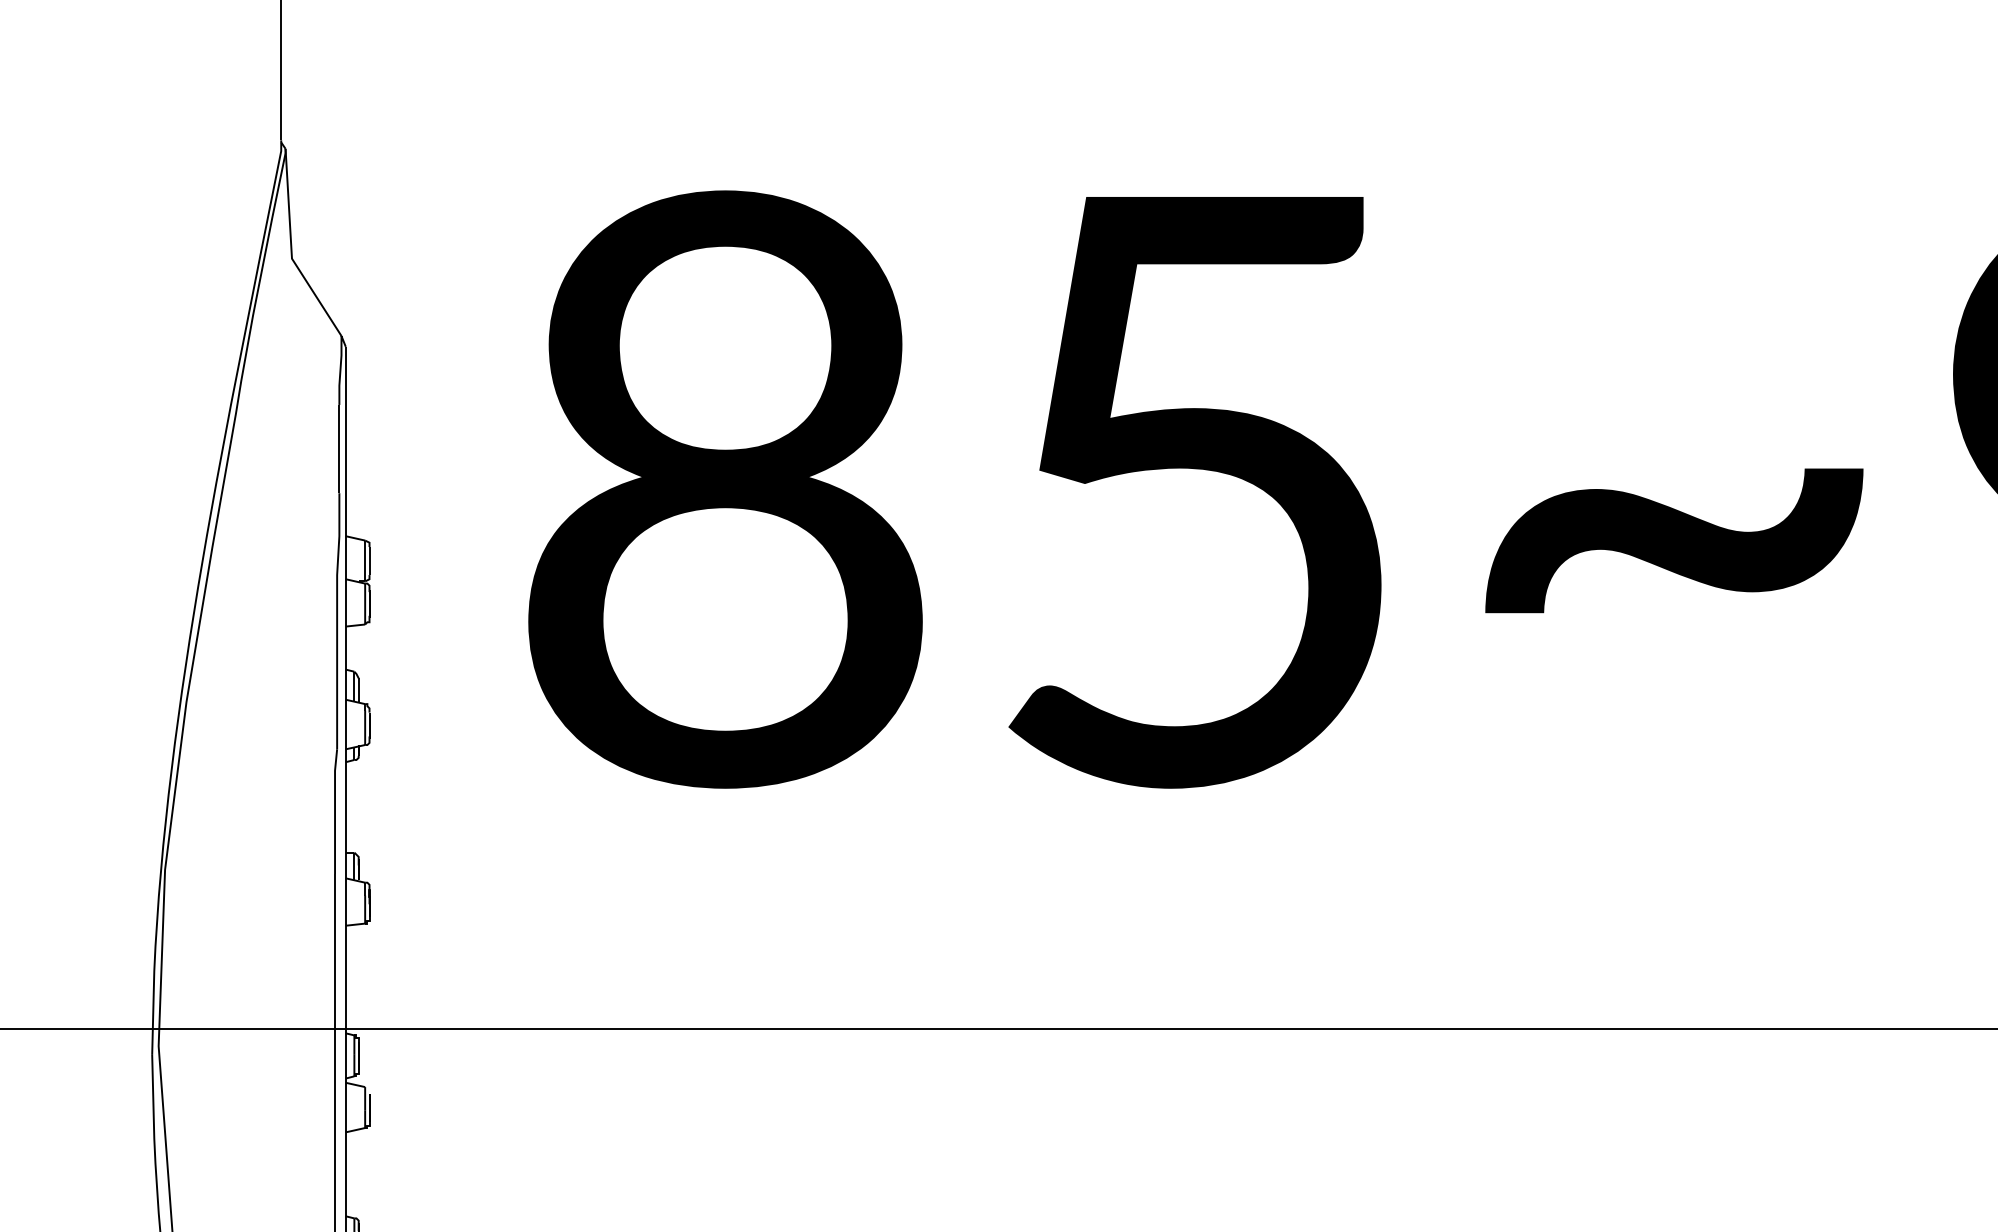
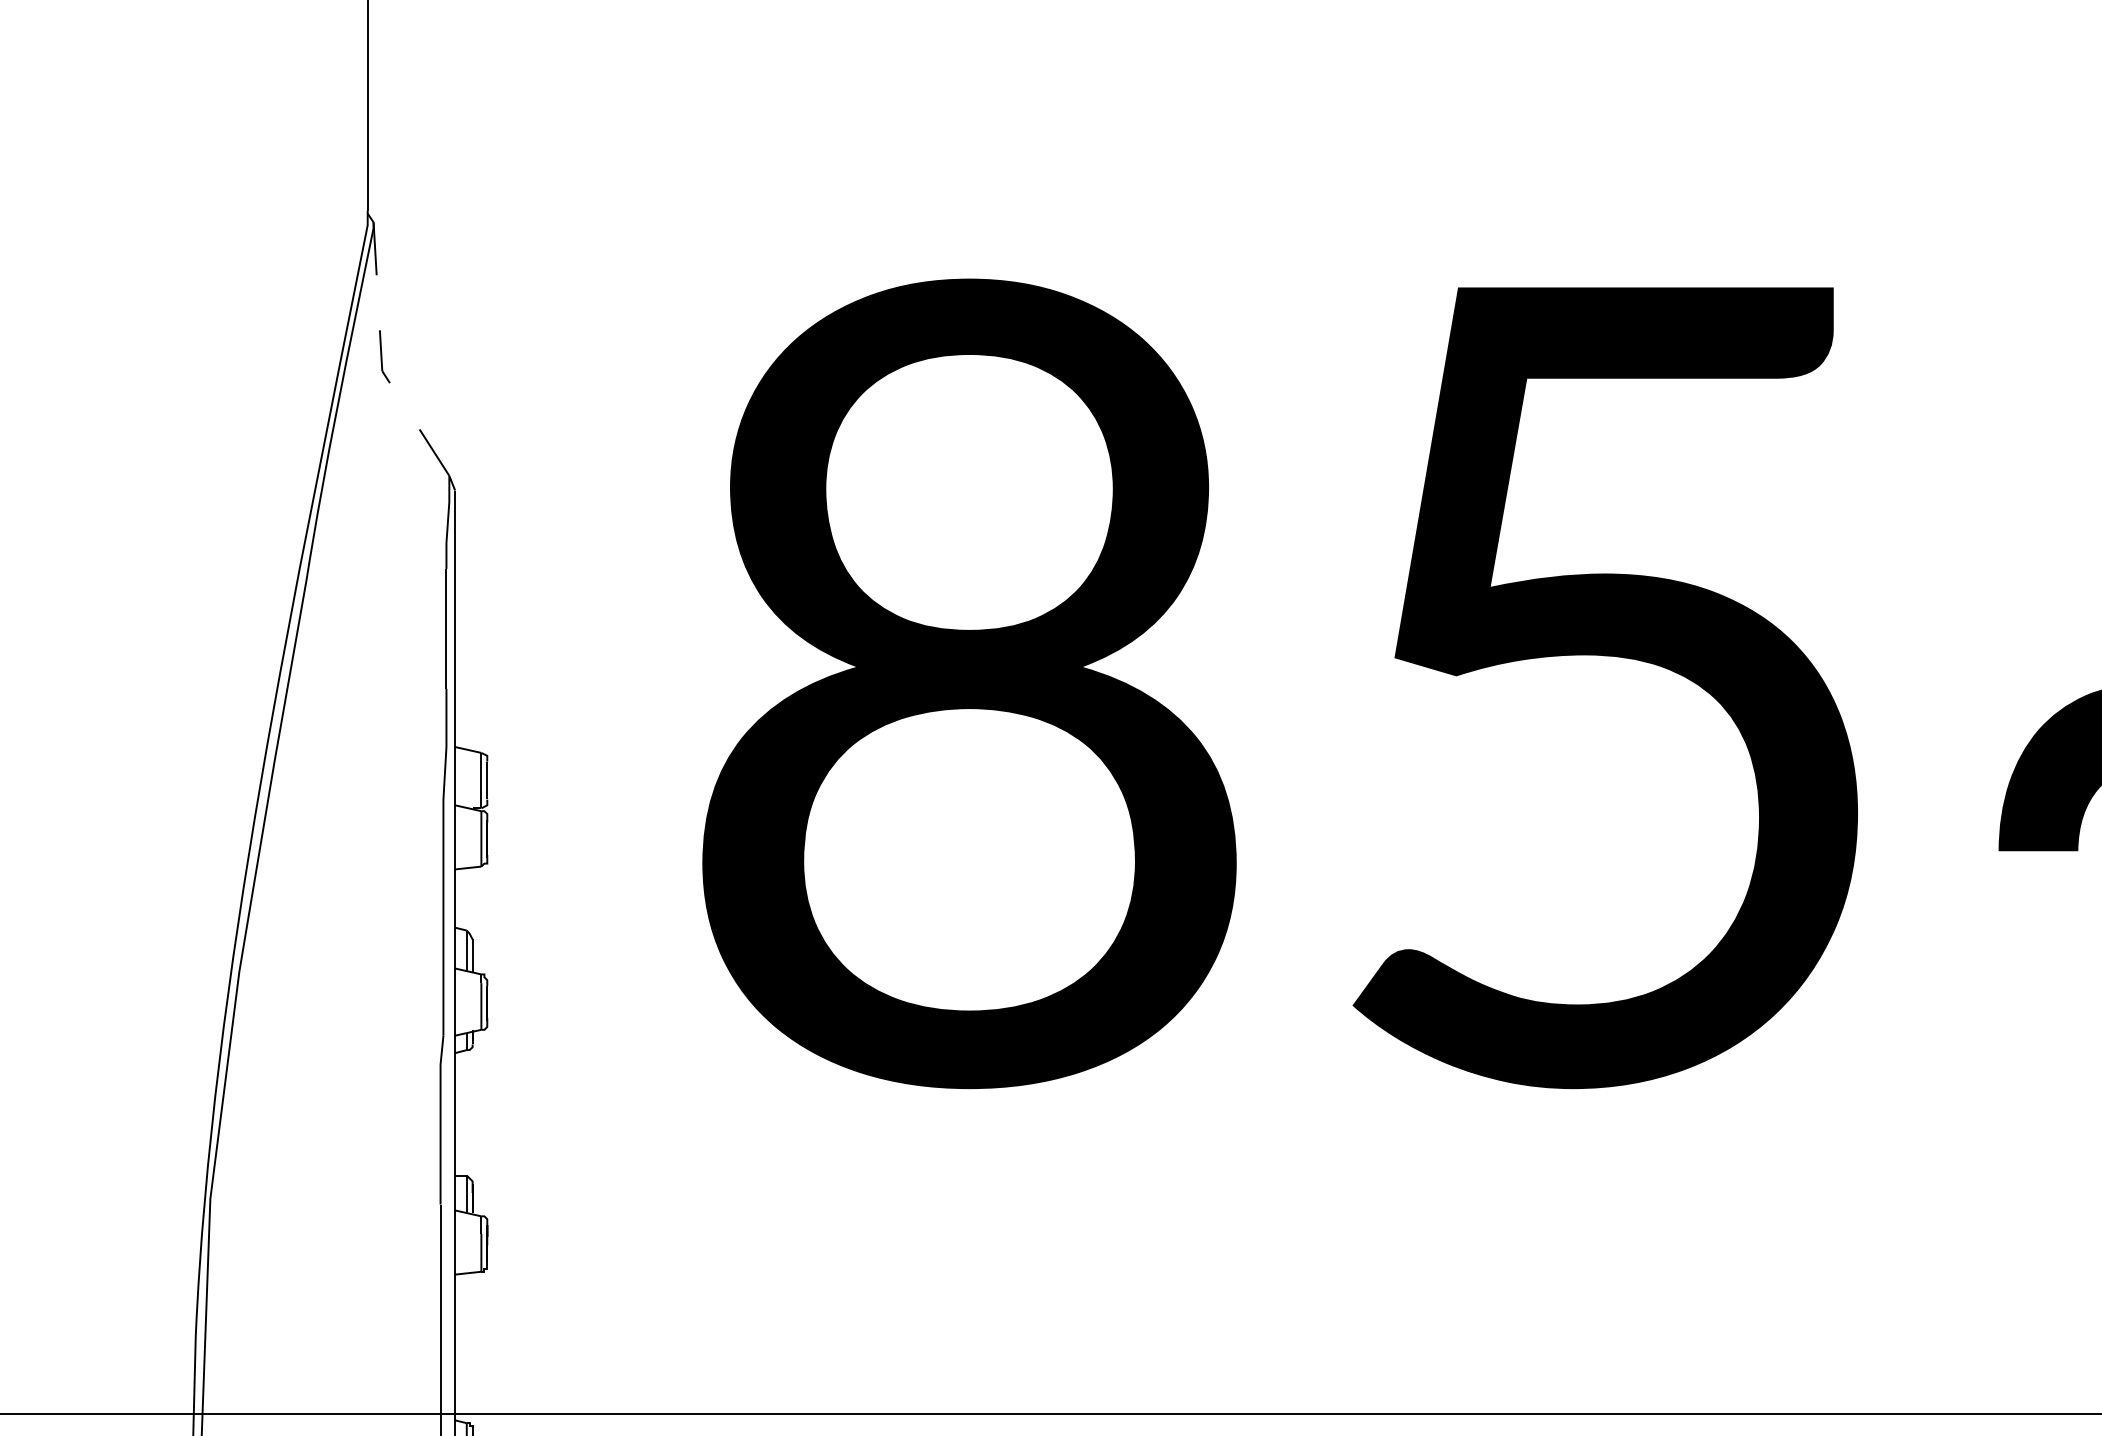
line: (291, 249) -> (381, 358), solid -> dashed

